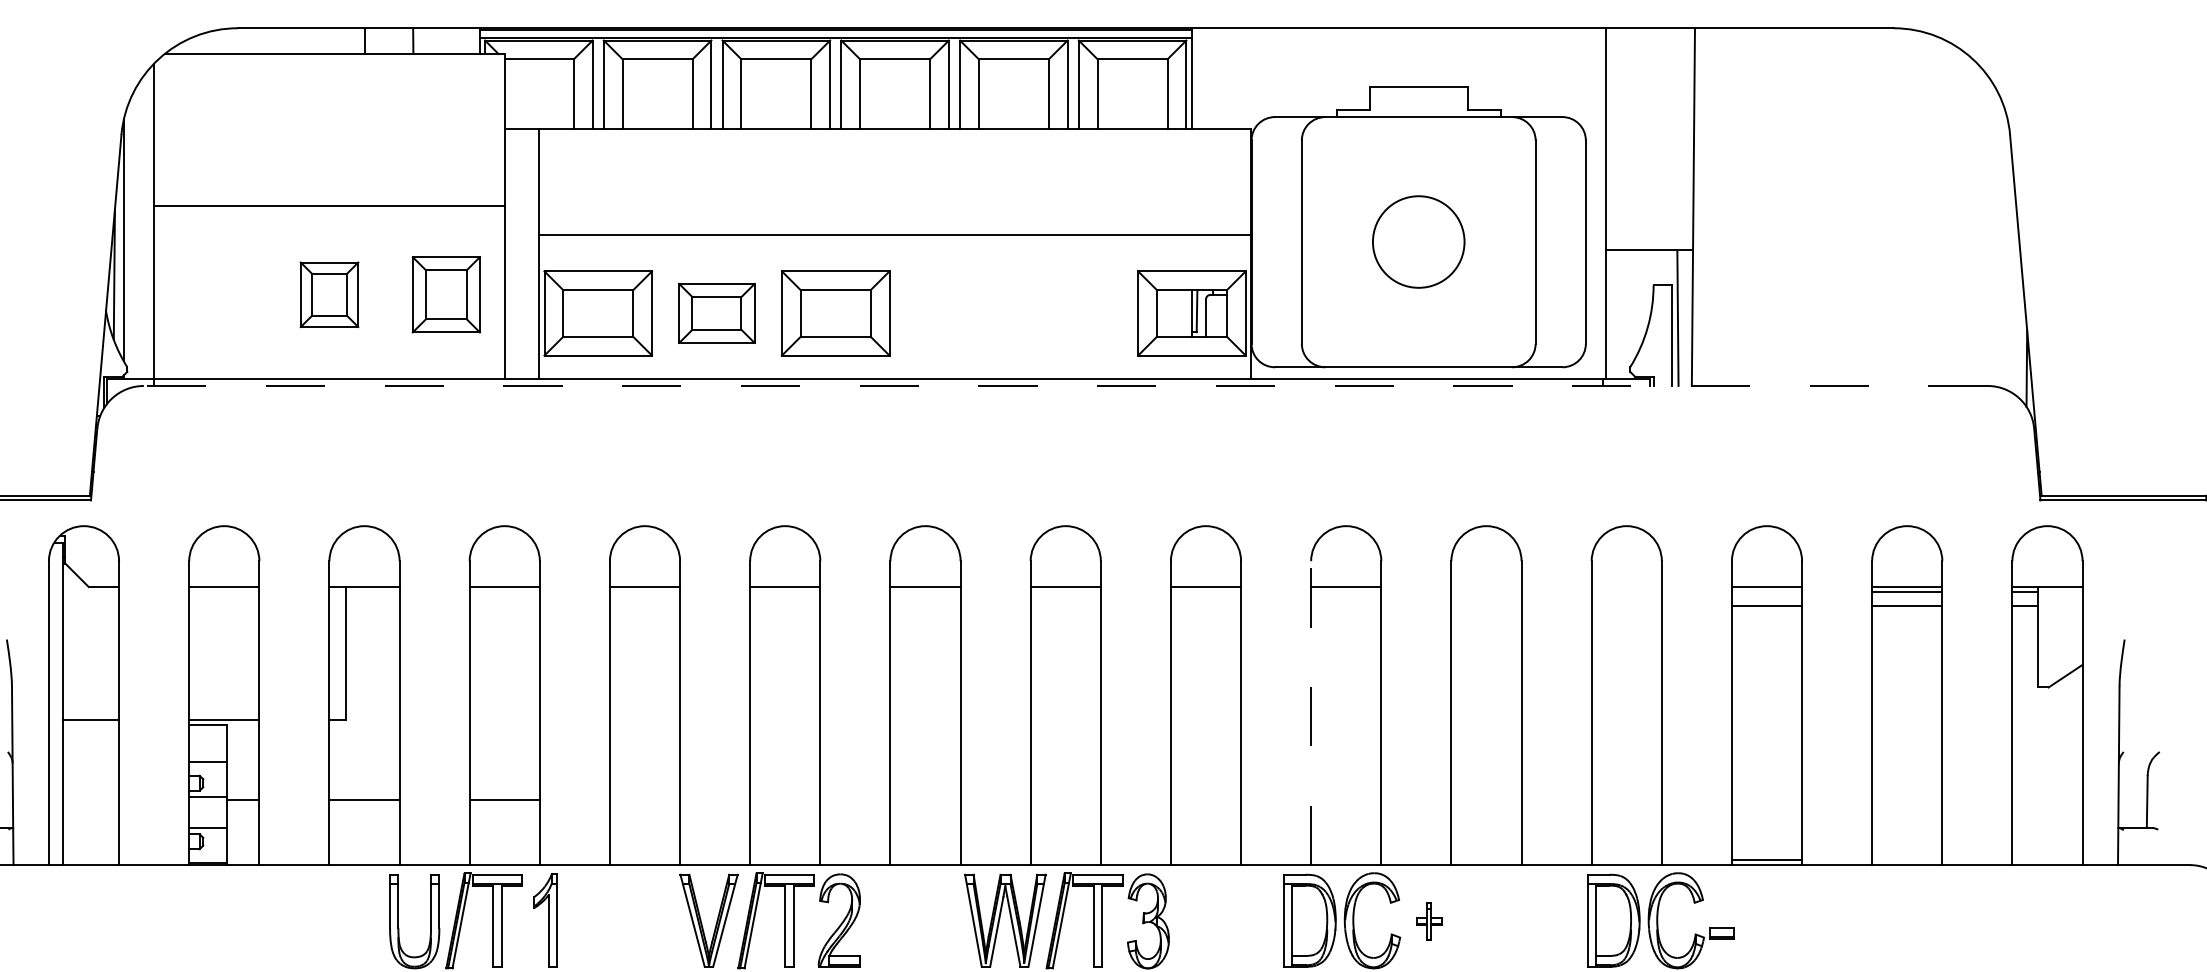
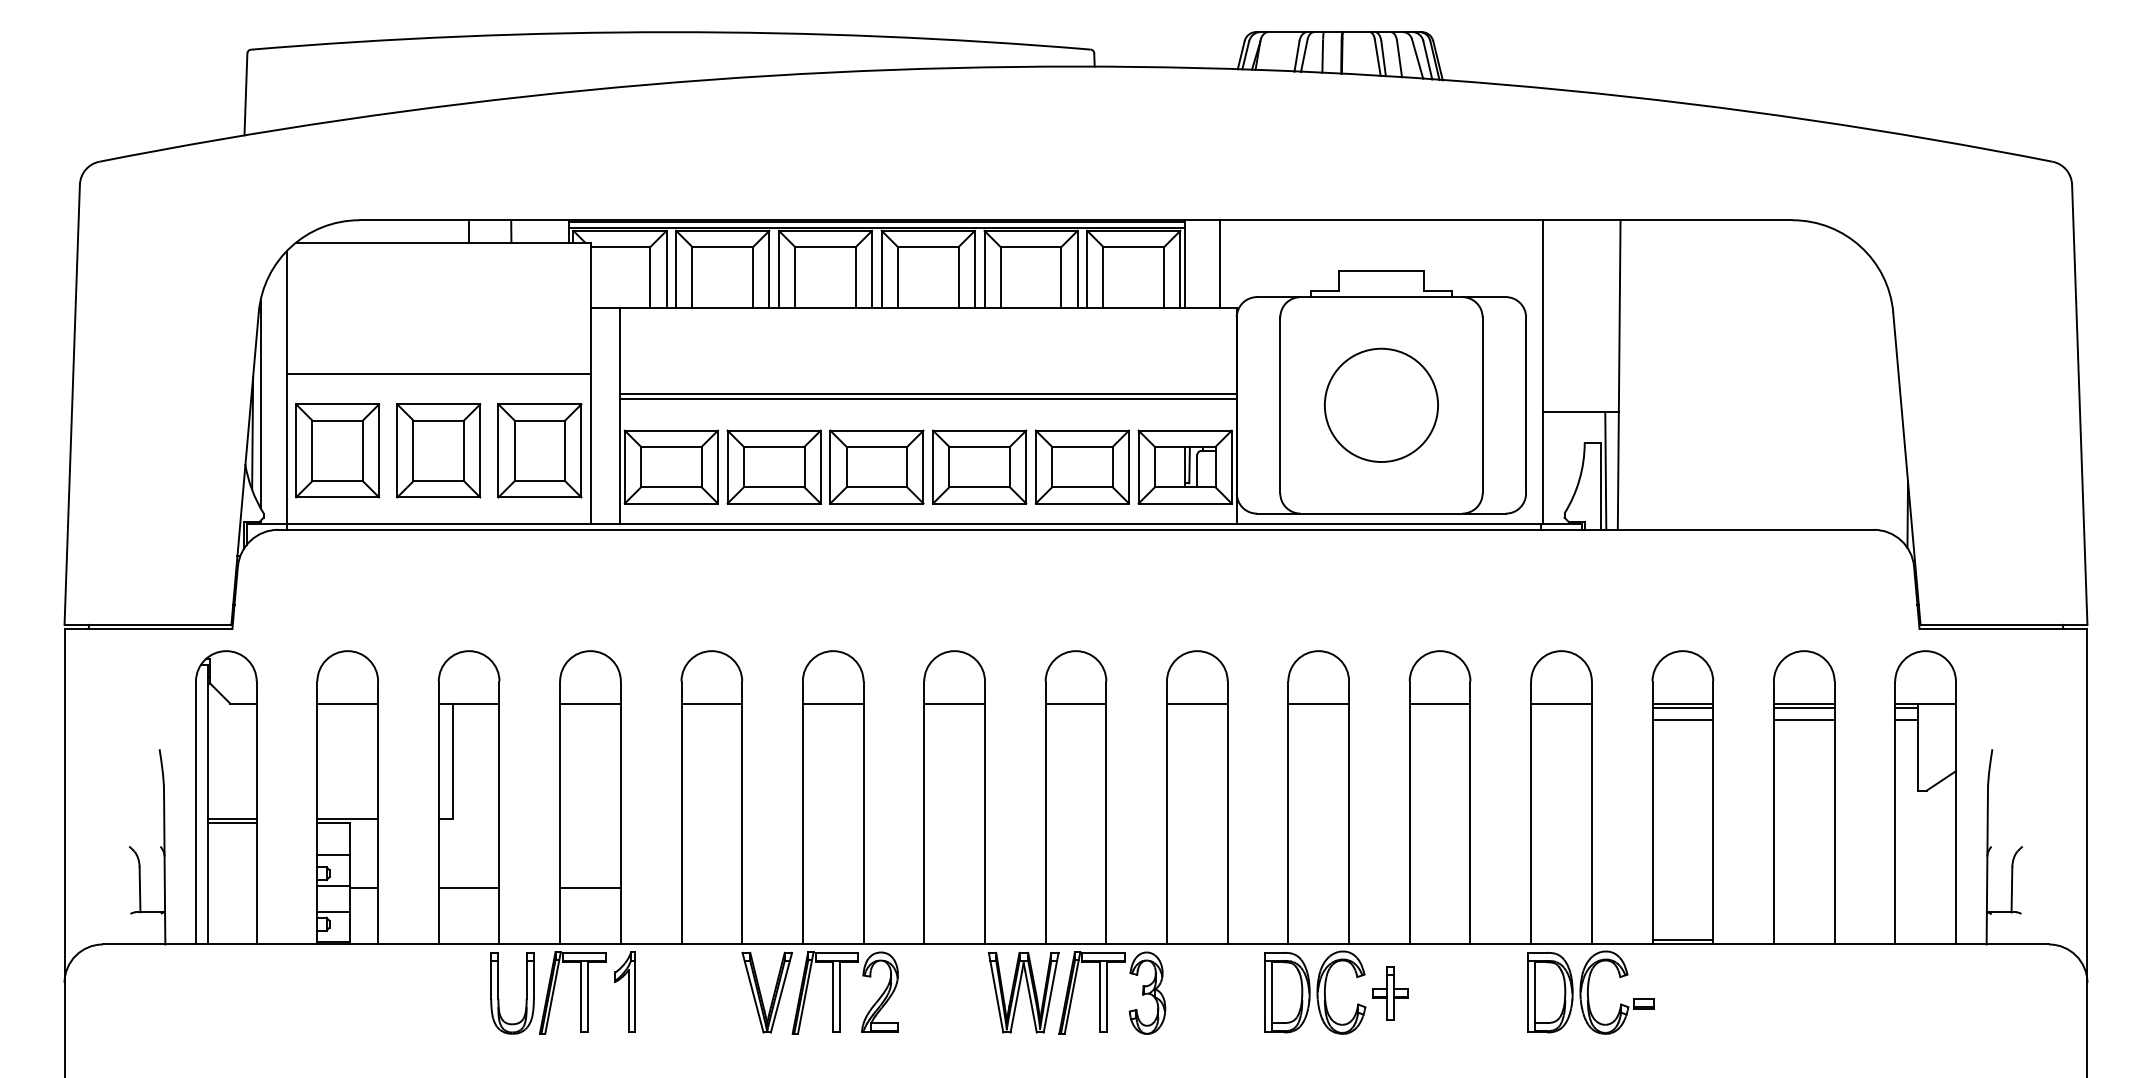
line: (1231, 78) -> (1219, 263), added
line: (895, 229) -> (928, 394), added
circle: (1418, 241) -> (1381, 404), size x1.43
part: (212, 294) -> (337, 450), added
part: (329, 294) -> (438, 450), size x1.67
part: (445, 294) -> (539, 450), size x1.43
part: (716, 312) -> (773, 466), size x1.43
part: (1013, 312) -> (1030, 466), added
line: (1066, 385) -> (1076, 529), dashed -> solid
line: (1485, 586) -> (1439, 703), added
line: (1626, 586) -> (1561, 703), added
line: (1766, 591) -> (1682, 707), added
line: (1311, 712) -> (1288, 812), dashed -> solid
line: (91, 725) -> (232, 823), added
part: (1429, 921) -> (1390, 993), size x1.67

